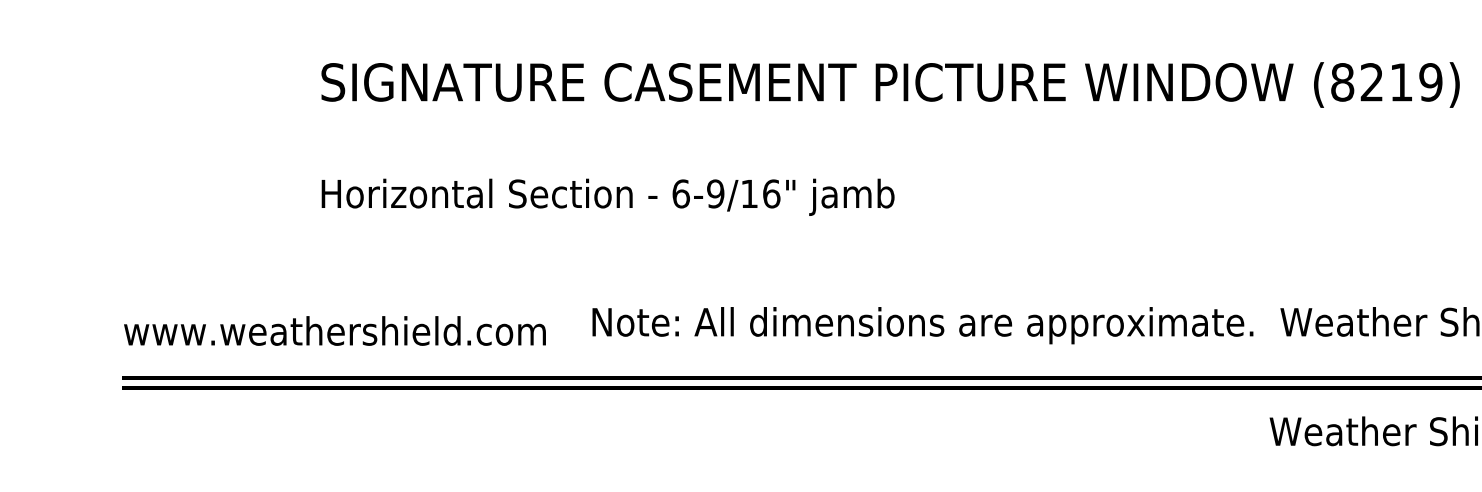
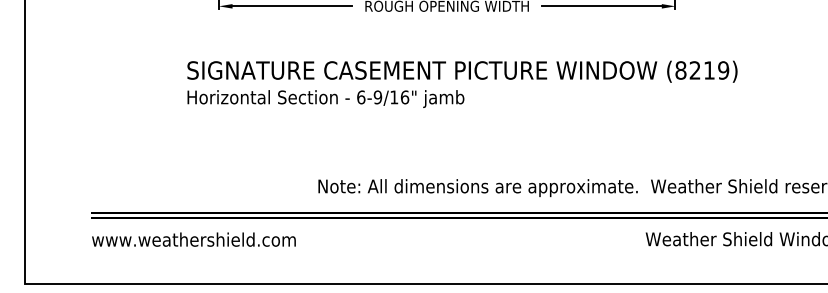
text: (607, 196) -> (325, 98), moved
text: (334, 330) -> (193, 239), moved

